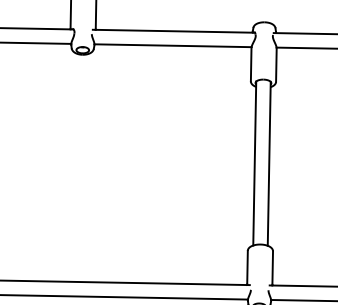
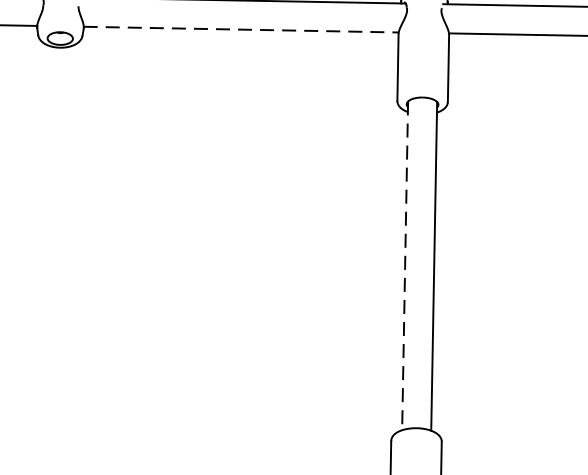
line: (173, 45) -> (242, 29), solid -> dashed
line: (254, 164) -> (404, 267), solid -> dashed

